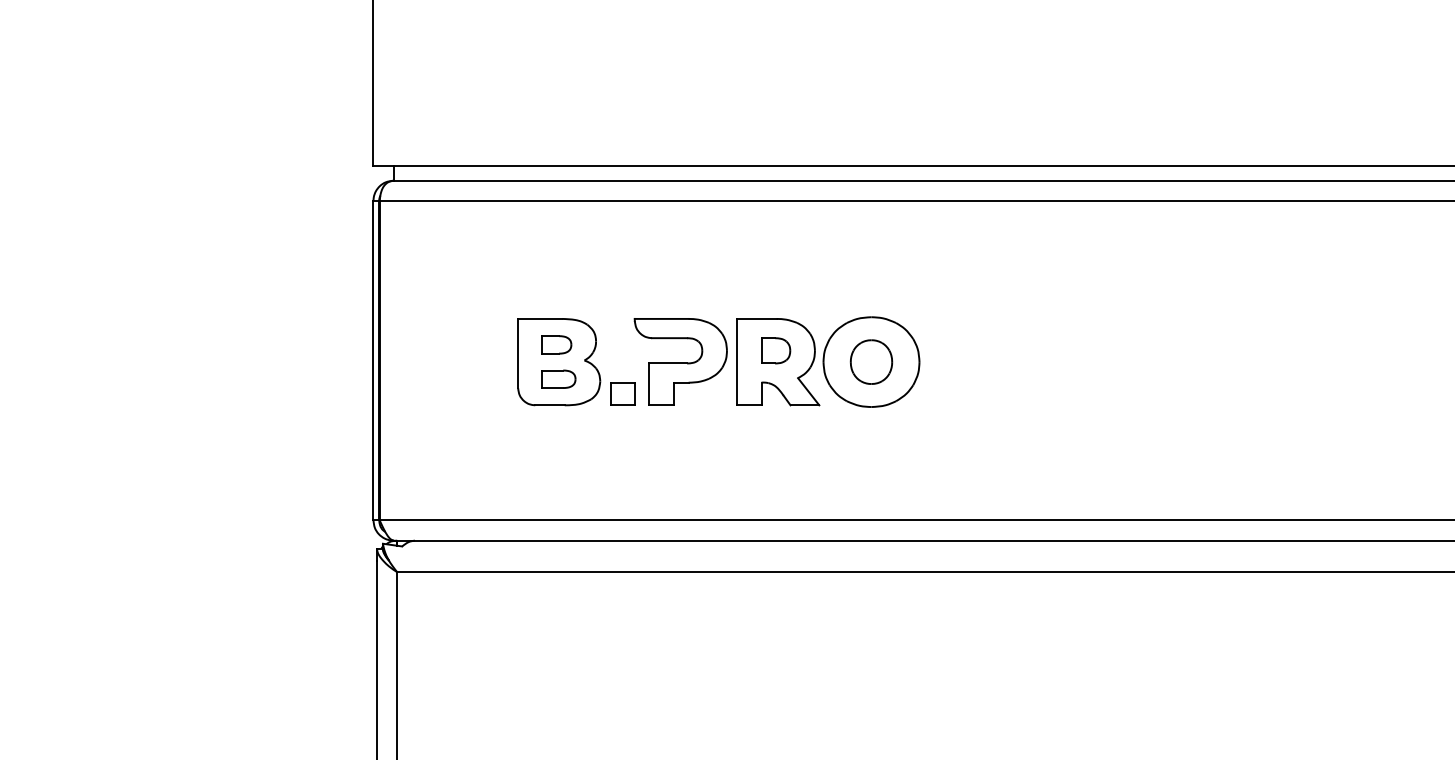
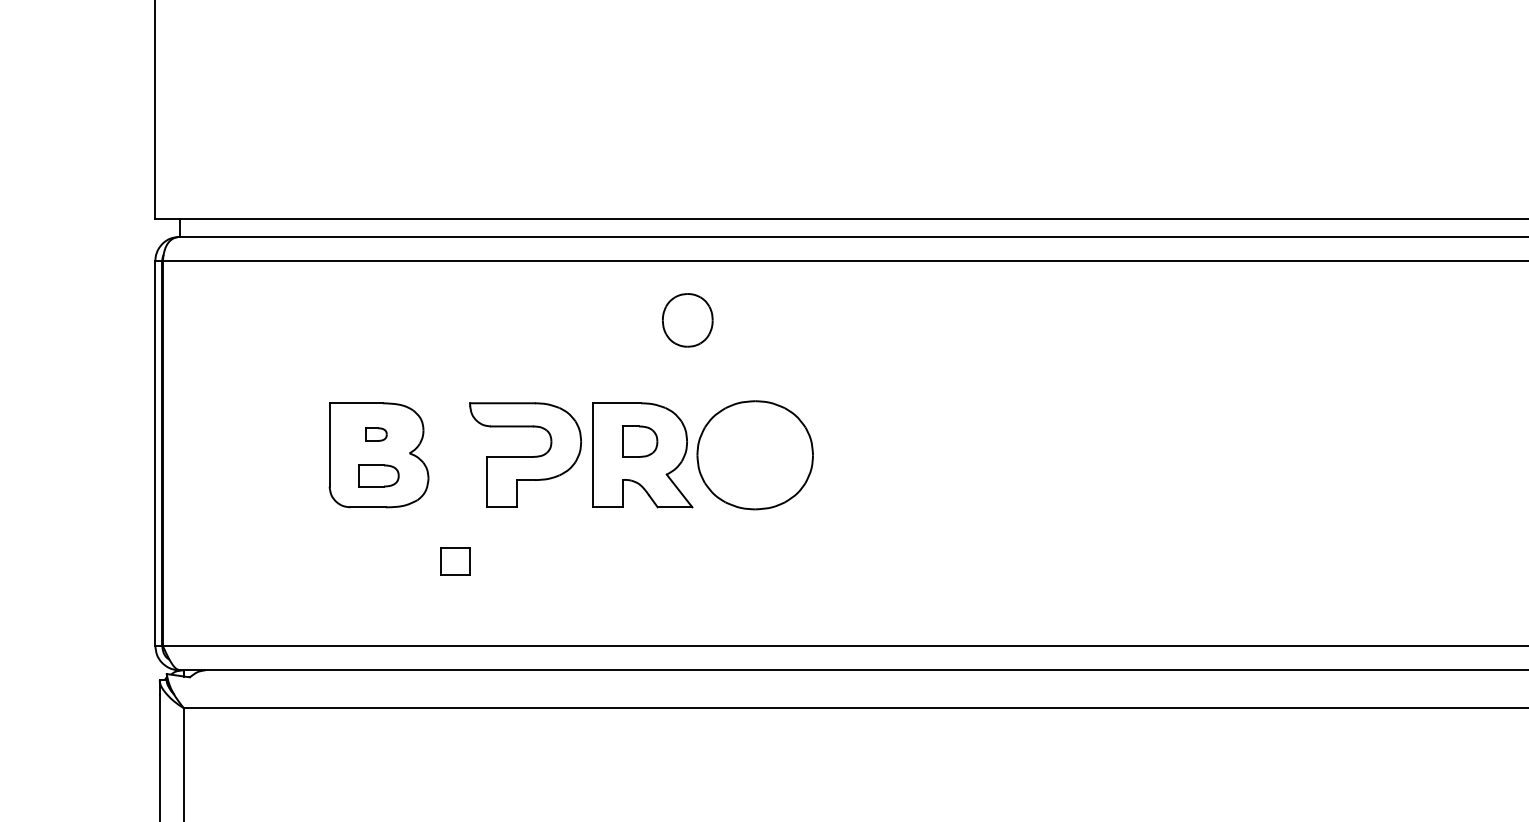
part: (556, 344) -> (375, 434), size x0.6
part: (871, 361) -> (687, 319), moved
part: (622, 393) -> (455, 560), moved

